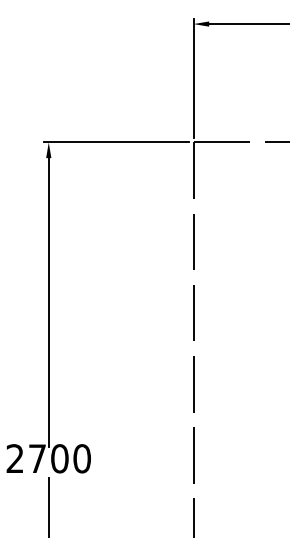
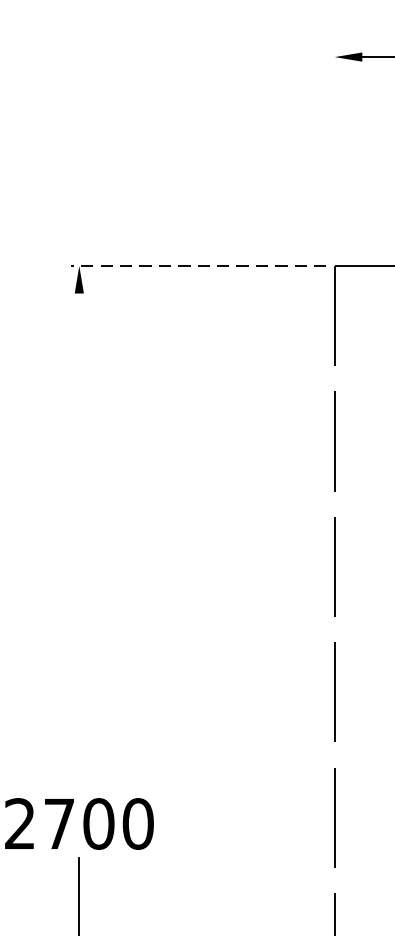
line: (193, 78) -> (334, 153), removed
line: (115, 142) -> (197, 265), solid -> dashed
line: (48, 302) -> (78, 548), removed

